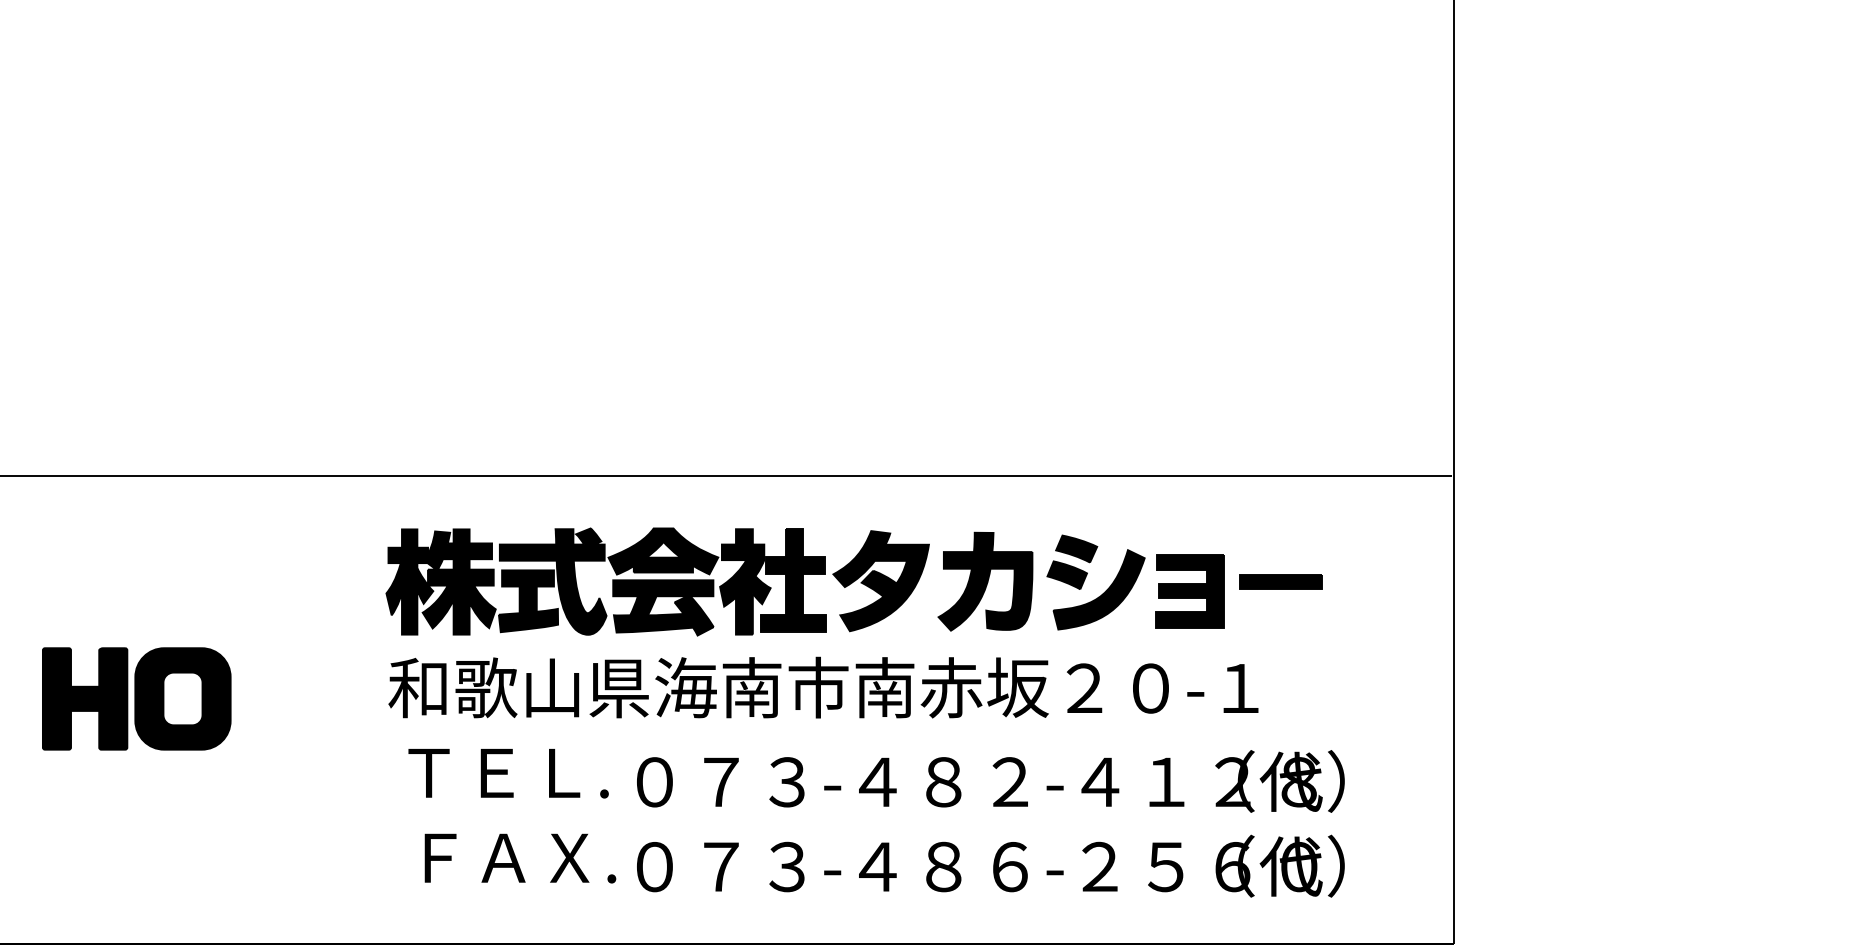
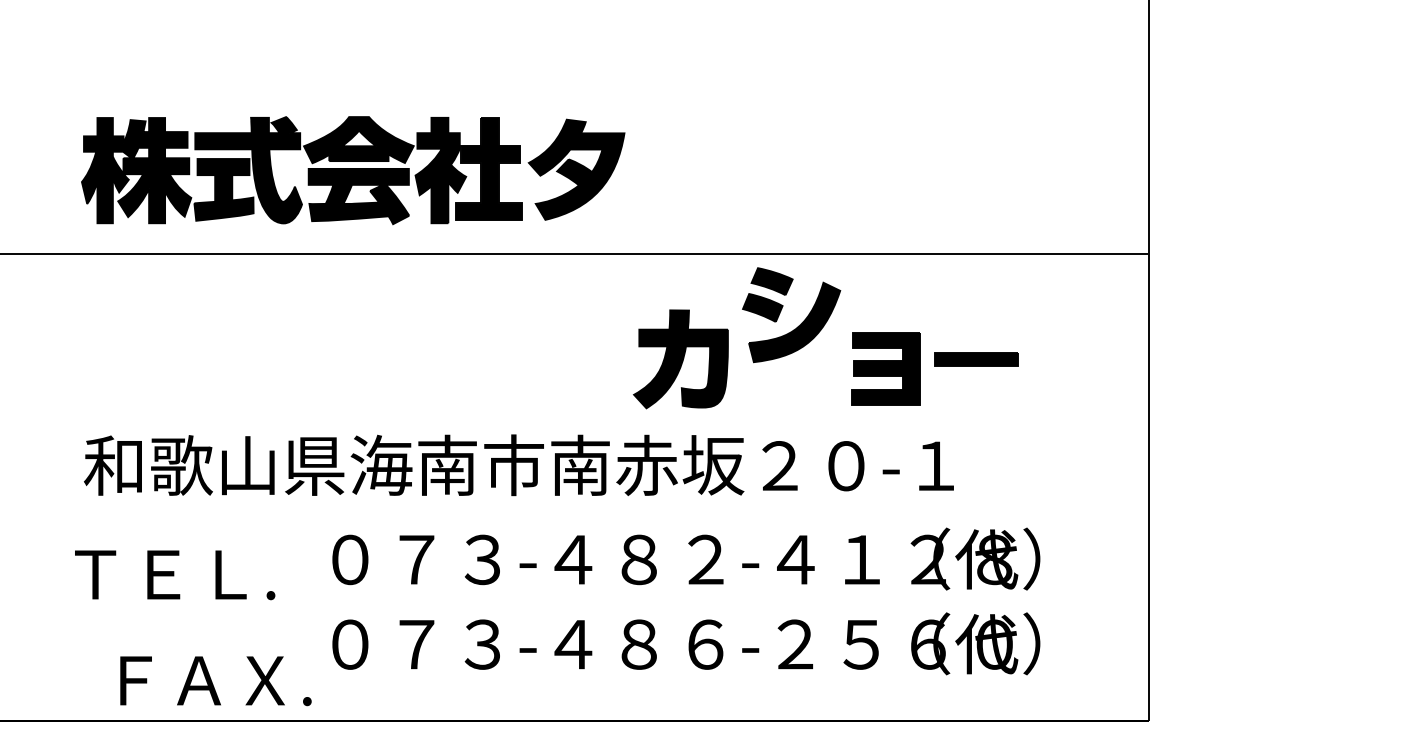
part: (1086, 577) -> (782, 310), moved
part: (657, 581) -> (353, 170), moved
text: (508, 773) -> (175, 575), moved
text: (520, 858) -> (216, 681), moved

